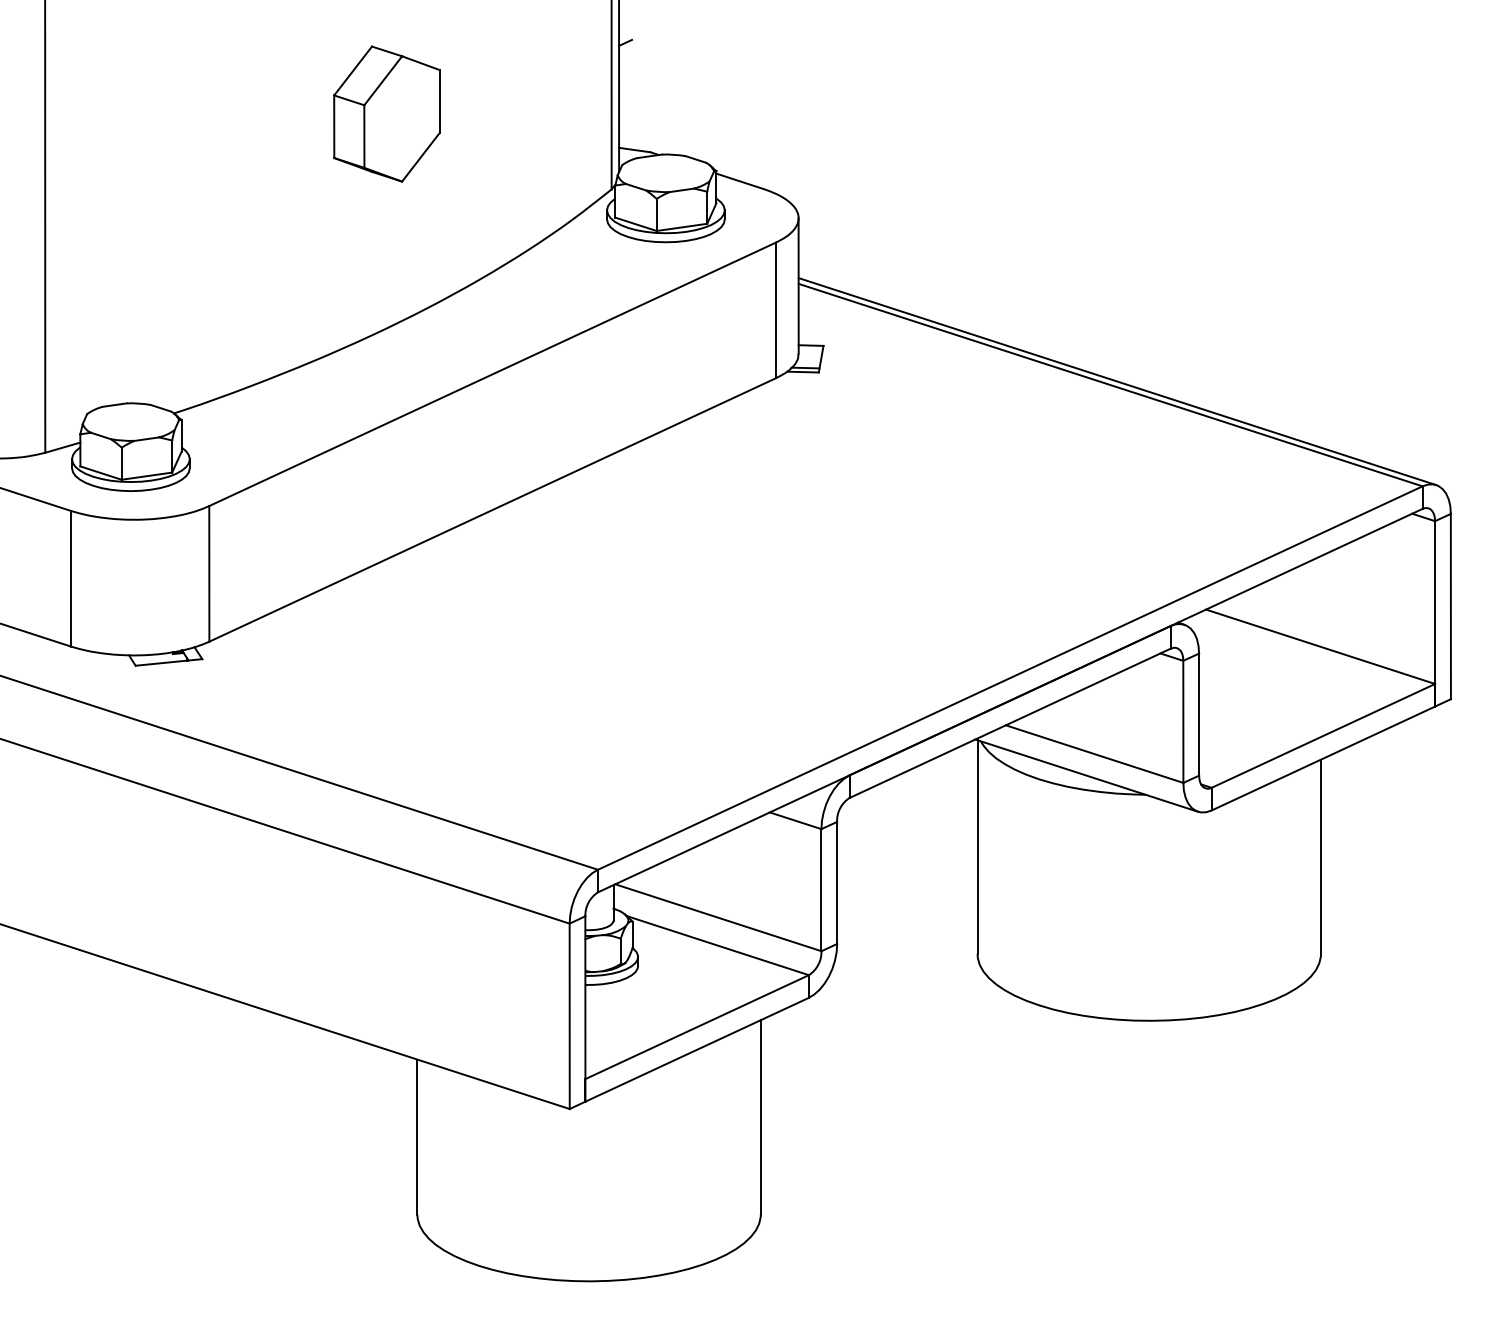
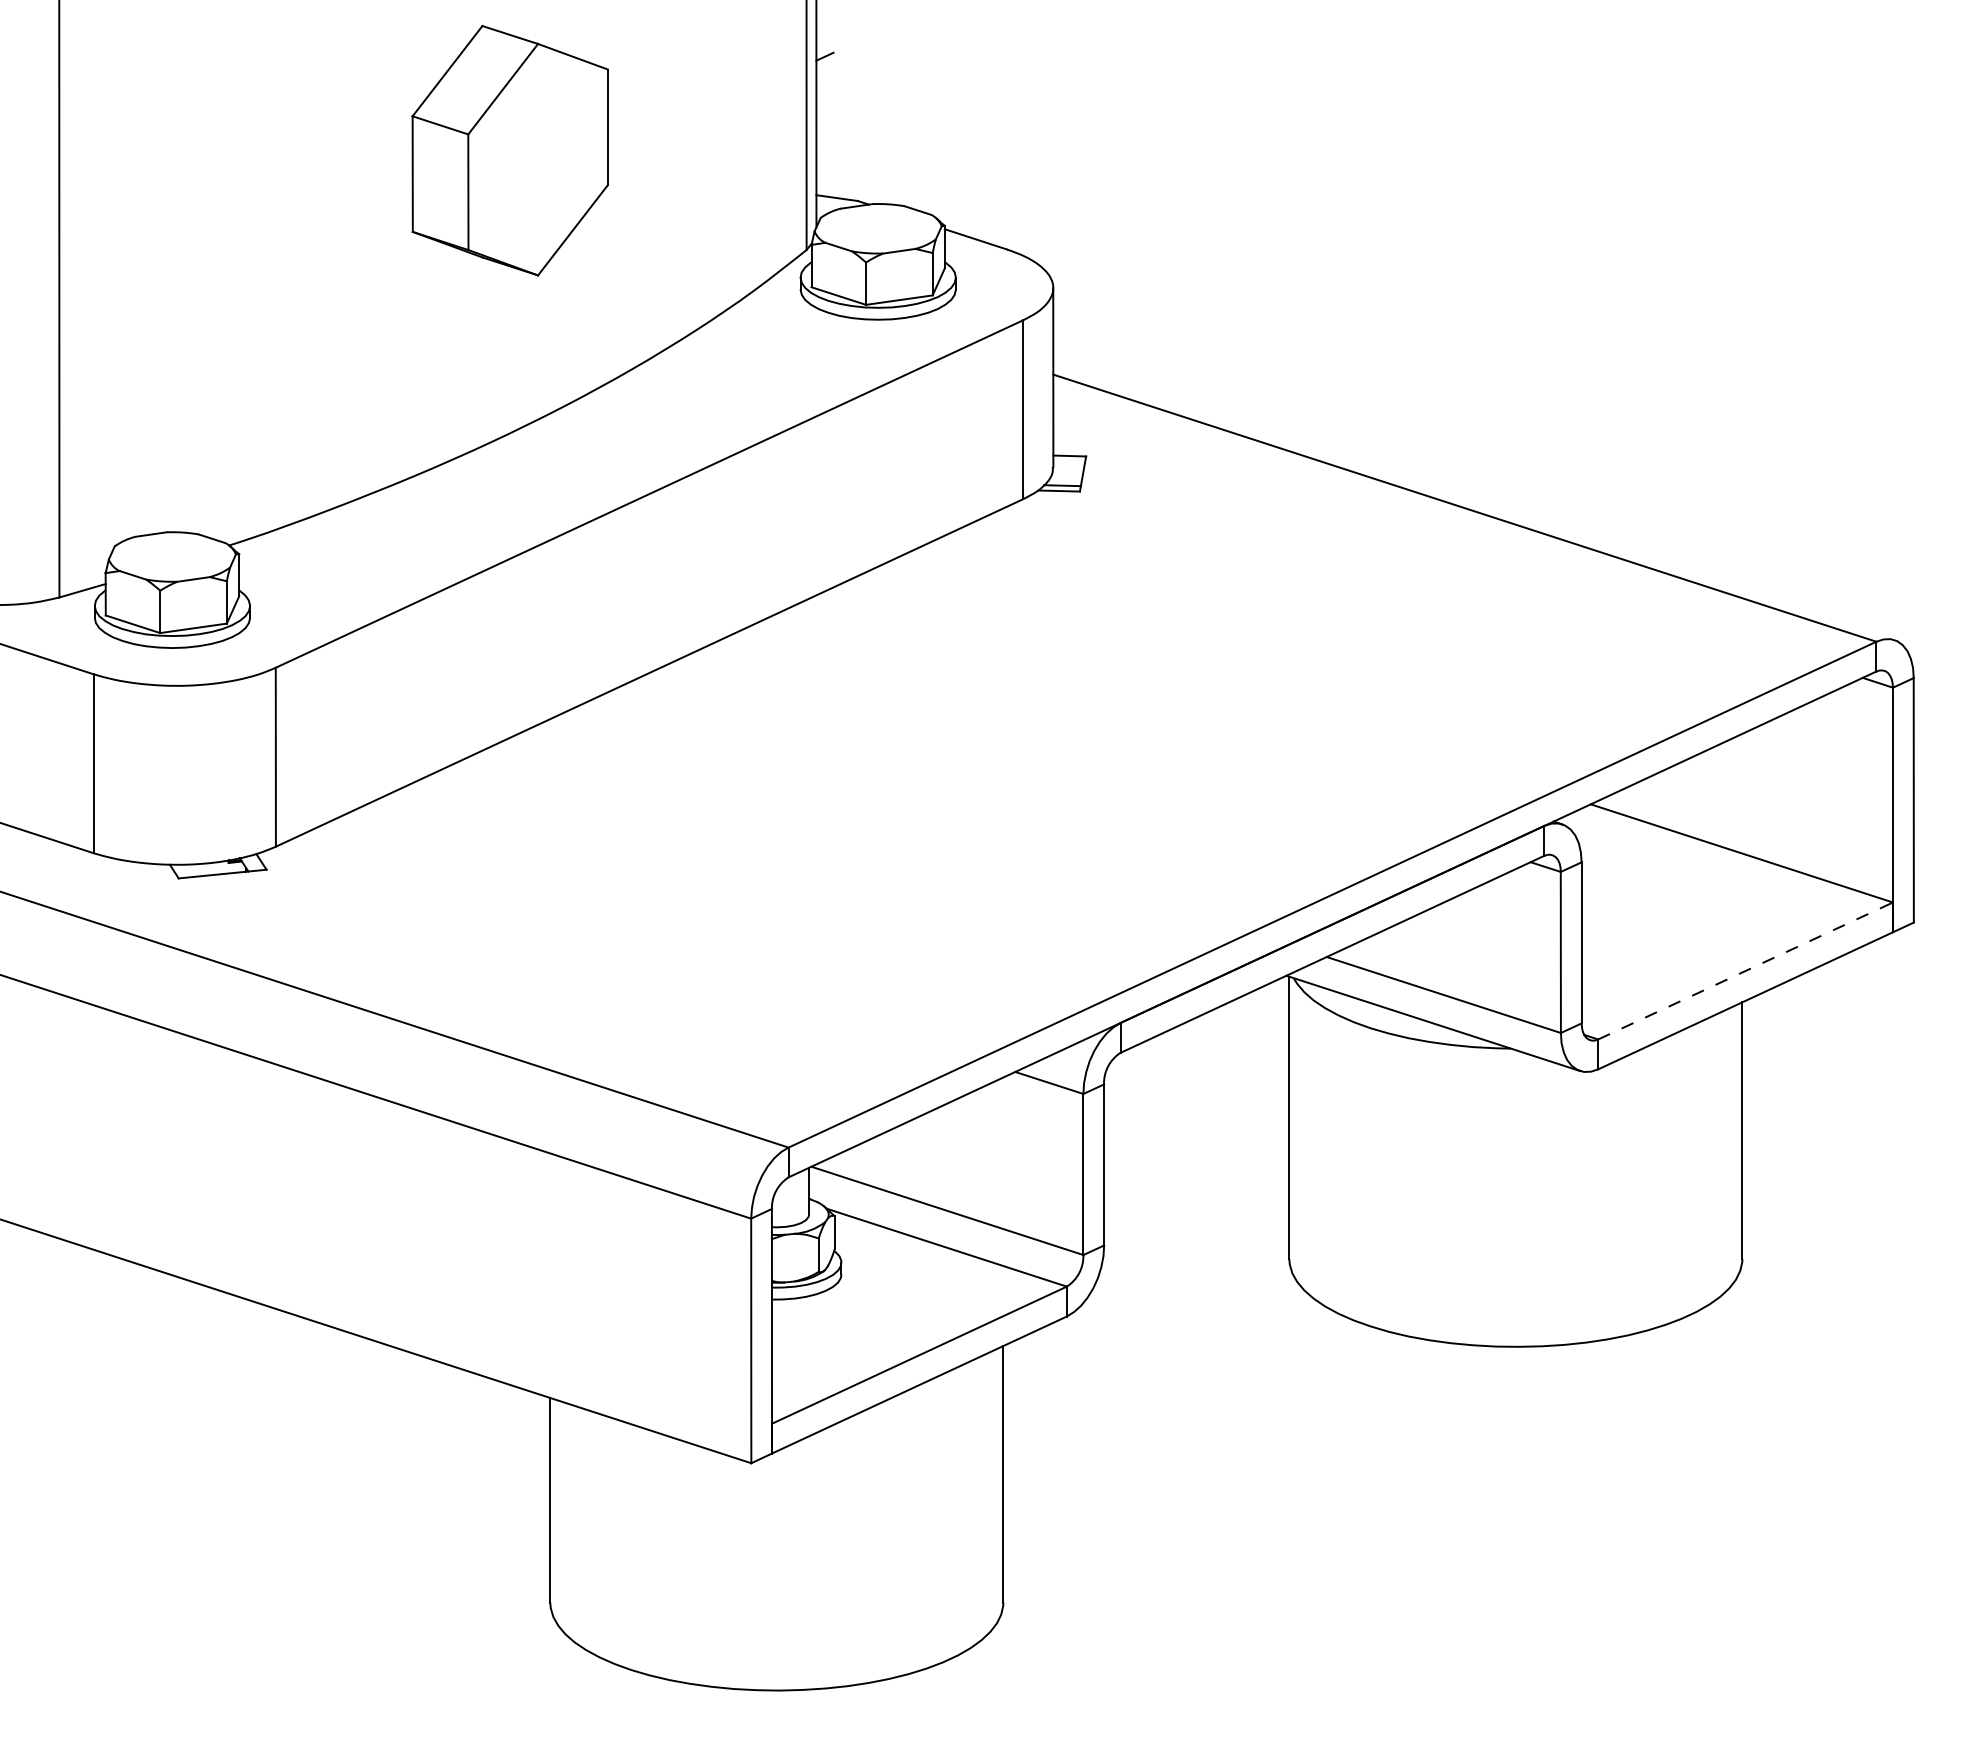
part: (387, 113) -> (510, 150), size x1.4
line: (1117, 381) -> (1473, 503), removed
line: (1323, 735) -> (1745, 970), solid -> dashed

